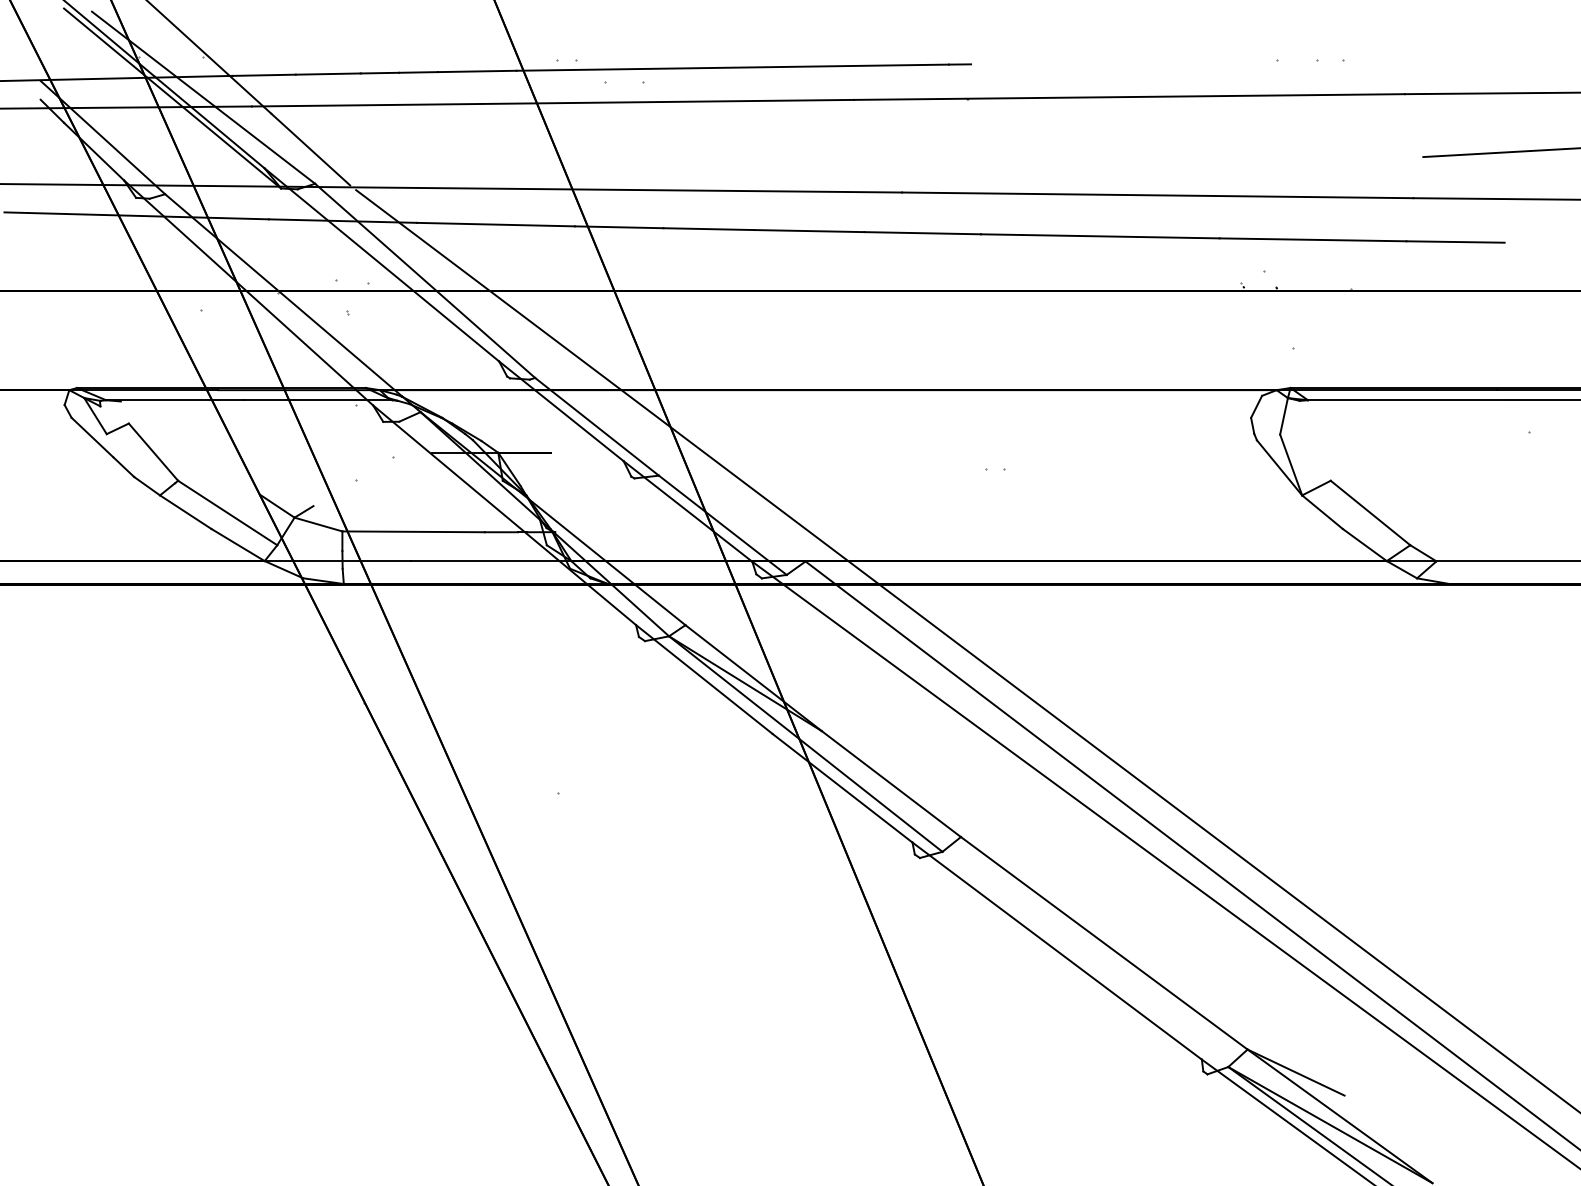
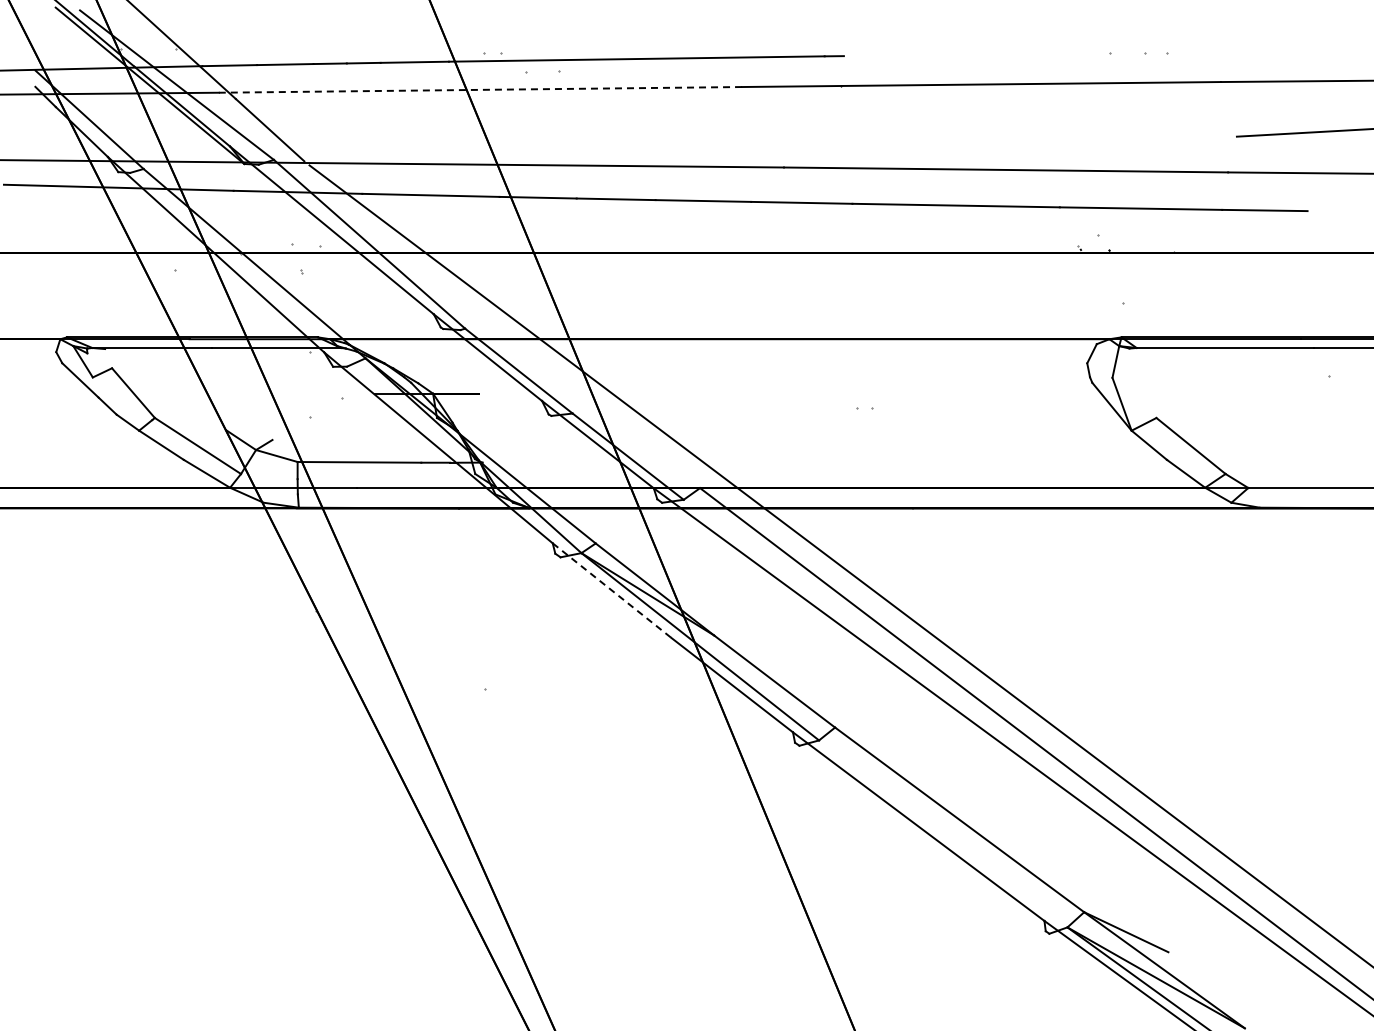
line: (552, 102) -> (480, 89), solid -> dashed
line: (704, 679) -> (612, 590), solid -> dashed

